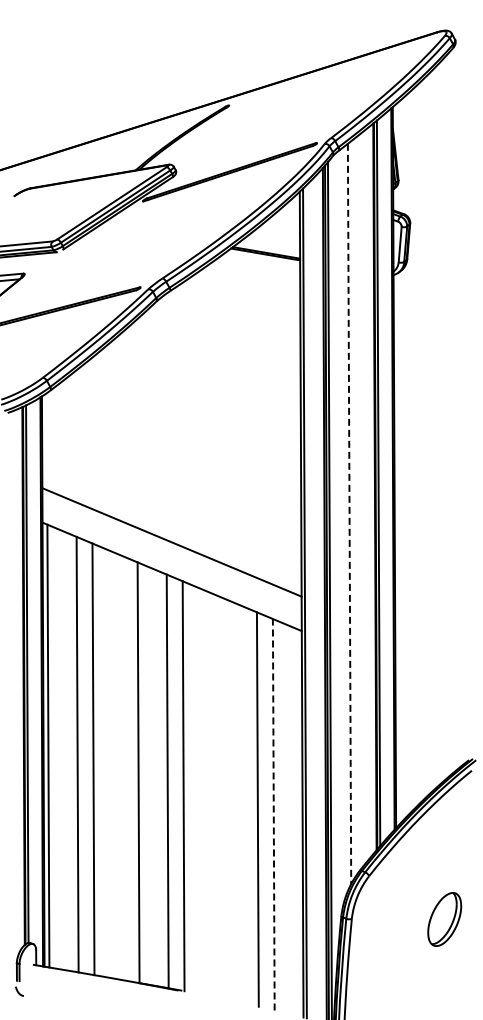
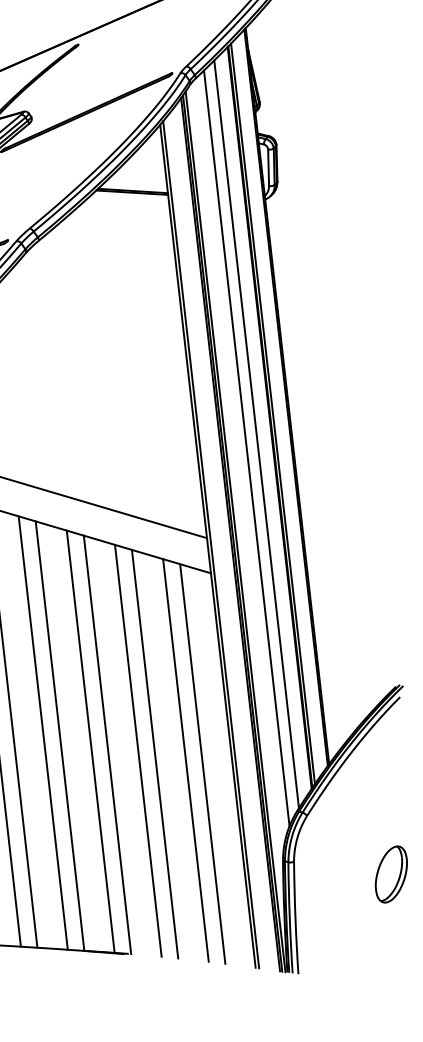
line: (360, 501) -> (256, 434), added
line: (349, 514) -> (246, 448), dashed -> solid
line: (122, 767) -> (43, 732), added
line: (212, 795) -> (138, 751), added
line: (228, 800) -> (154, 754), added
line: (273, 814) -> (202, 763), dashed -> solid
part: (444, 919) -> (391, 874), moved

